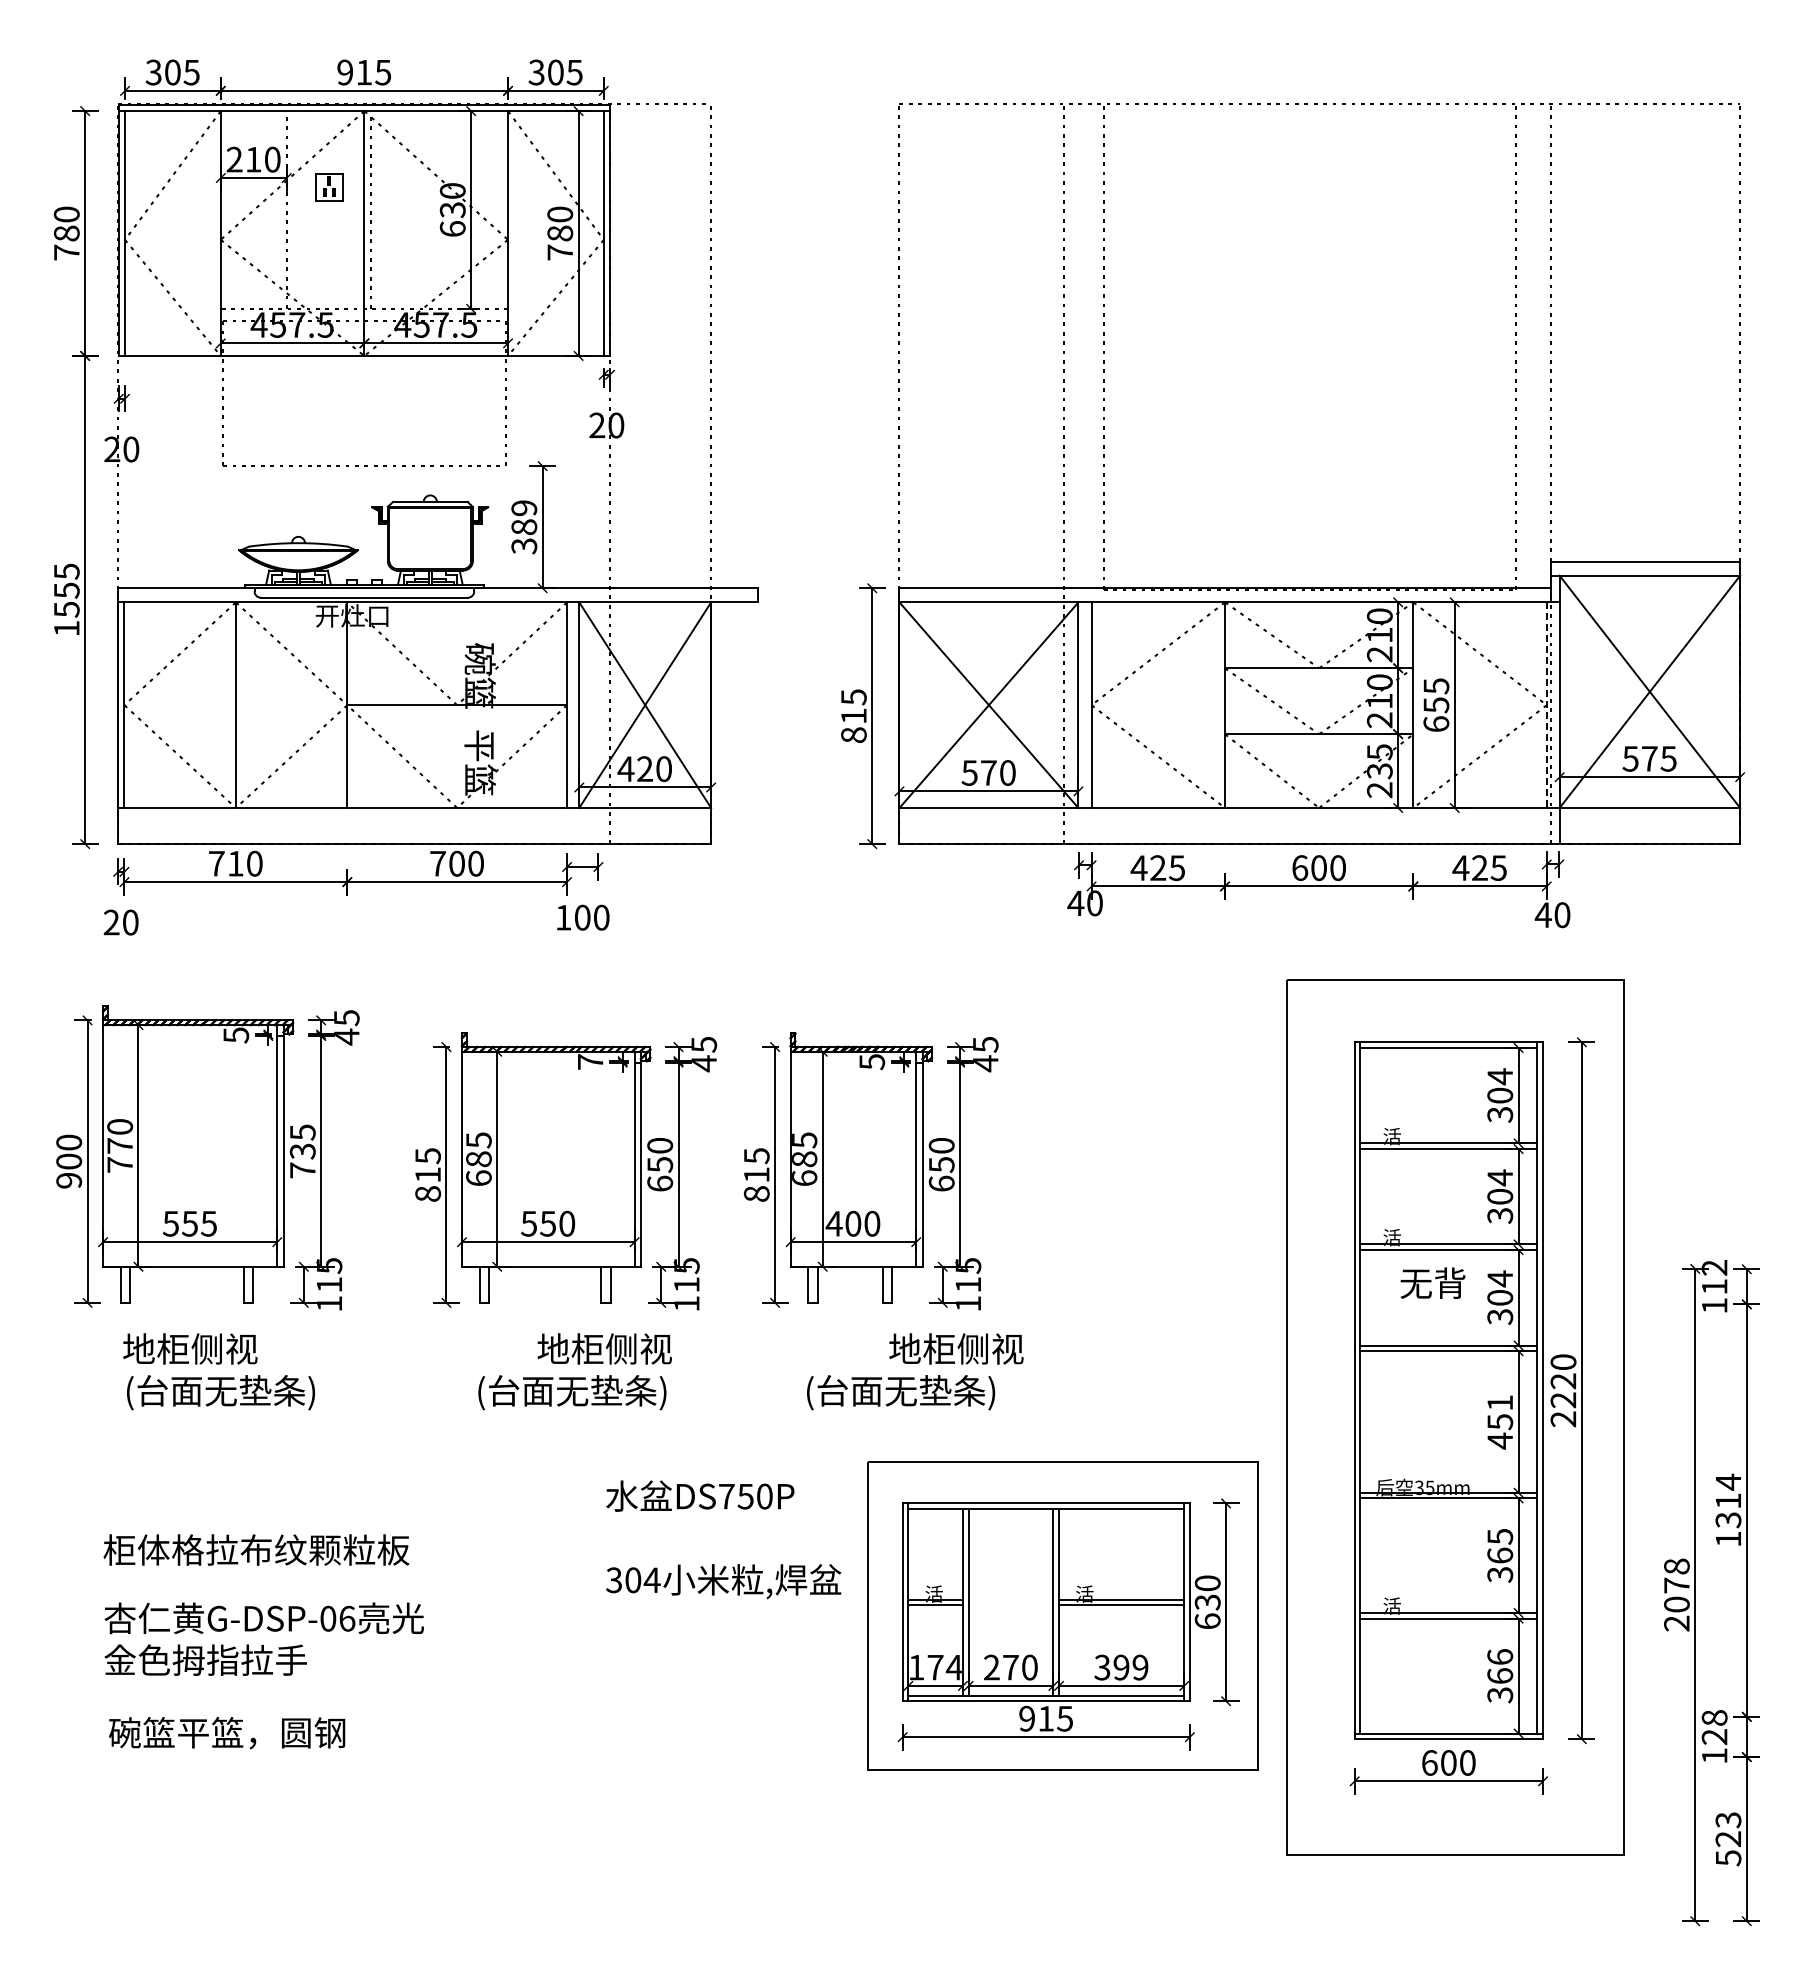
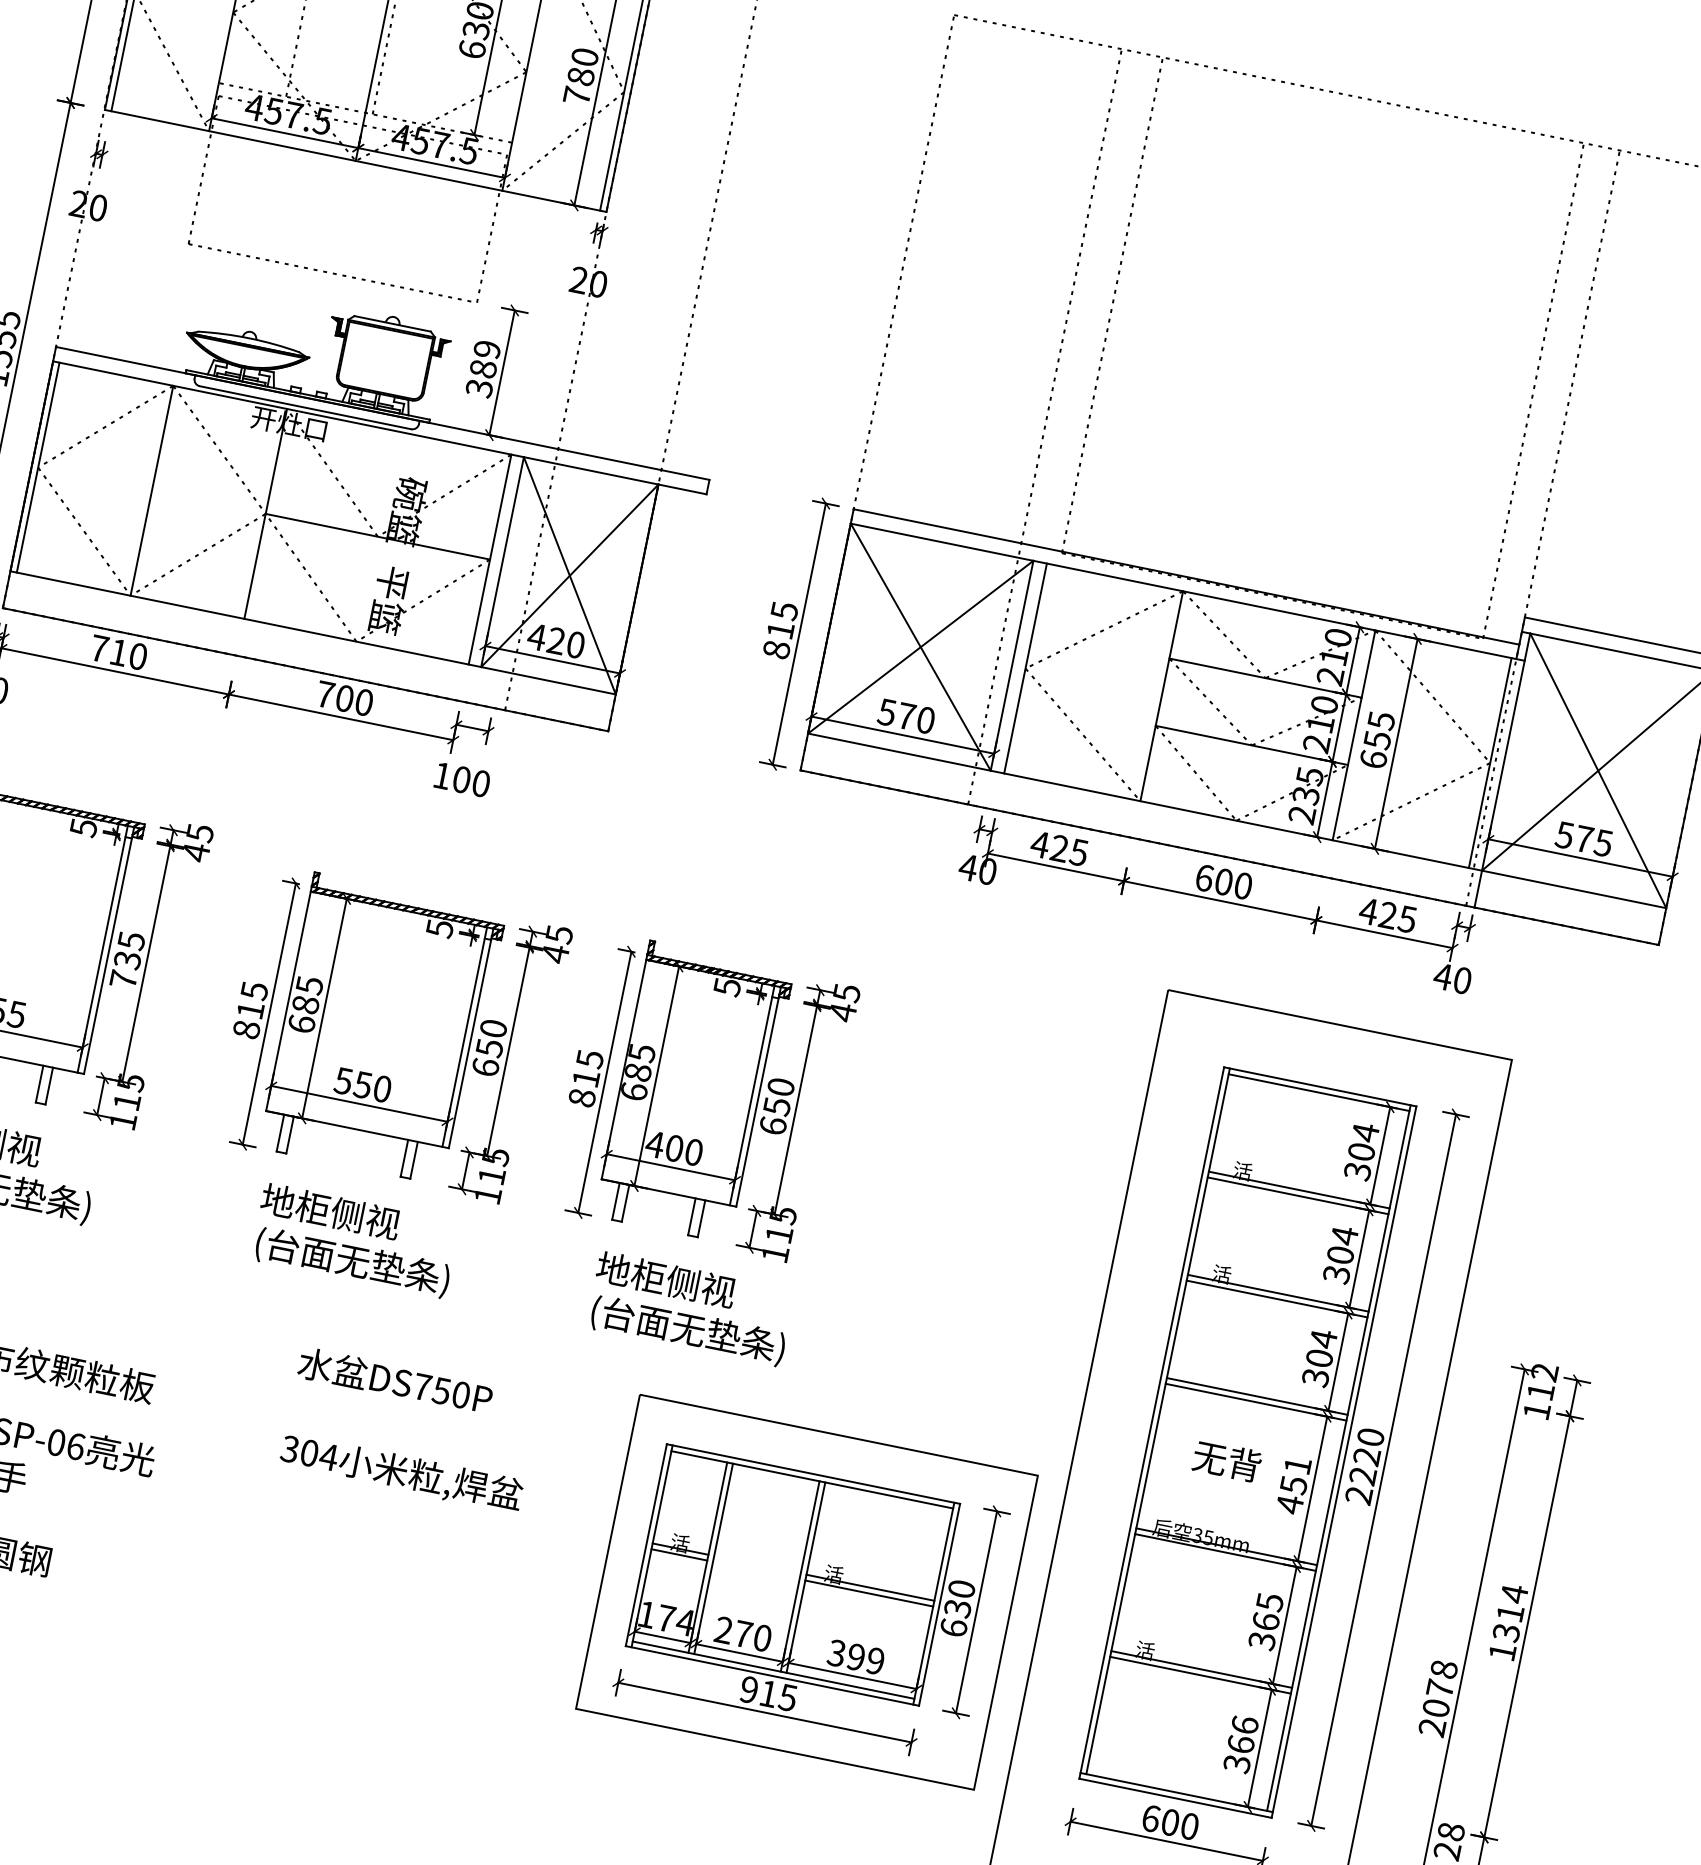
line: (1546, 705) -> (1489, 763), dashed -> solid
text: (590, 1062) -> (439, 929), 7 -> 5
text: (1432, 1282) -> (1226, 1460), moved
text: (604, 1348) -> (330, 1210), moved
text: (956, 1348) -> (666, 1279), moved
text: (723, 1539) -> (410, 1430), moved

